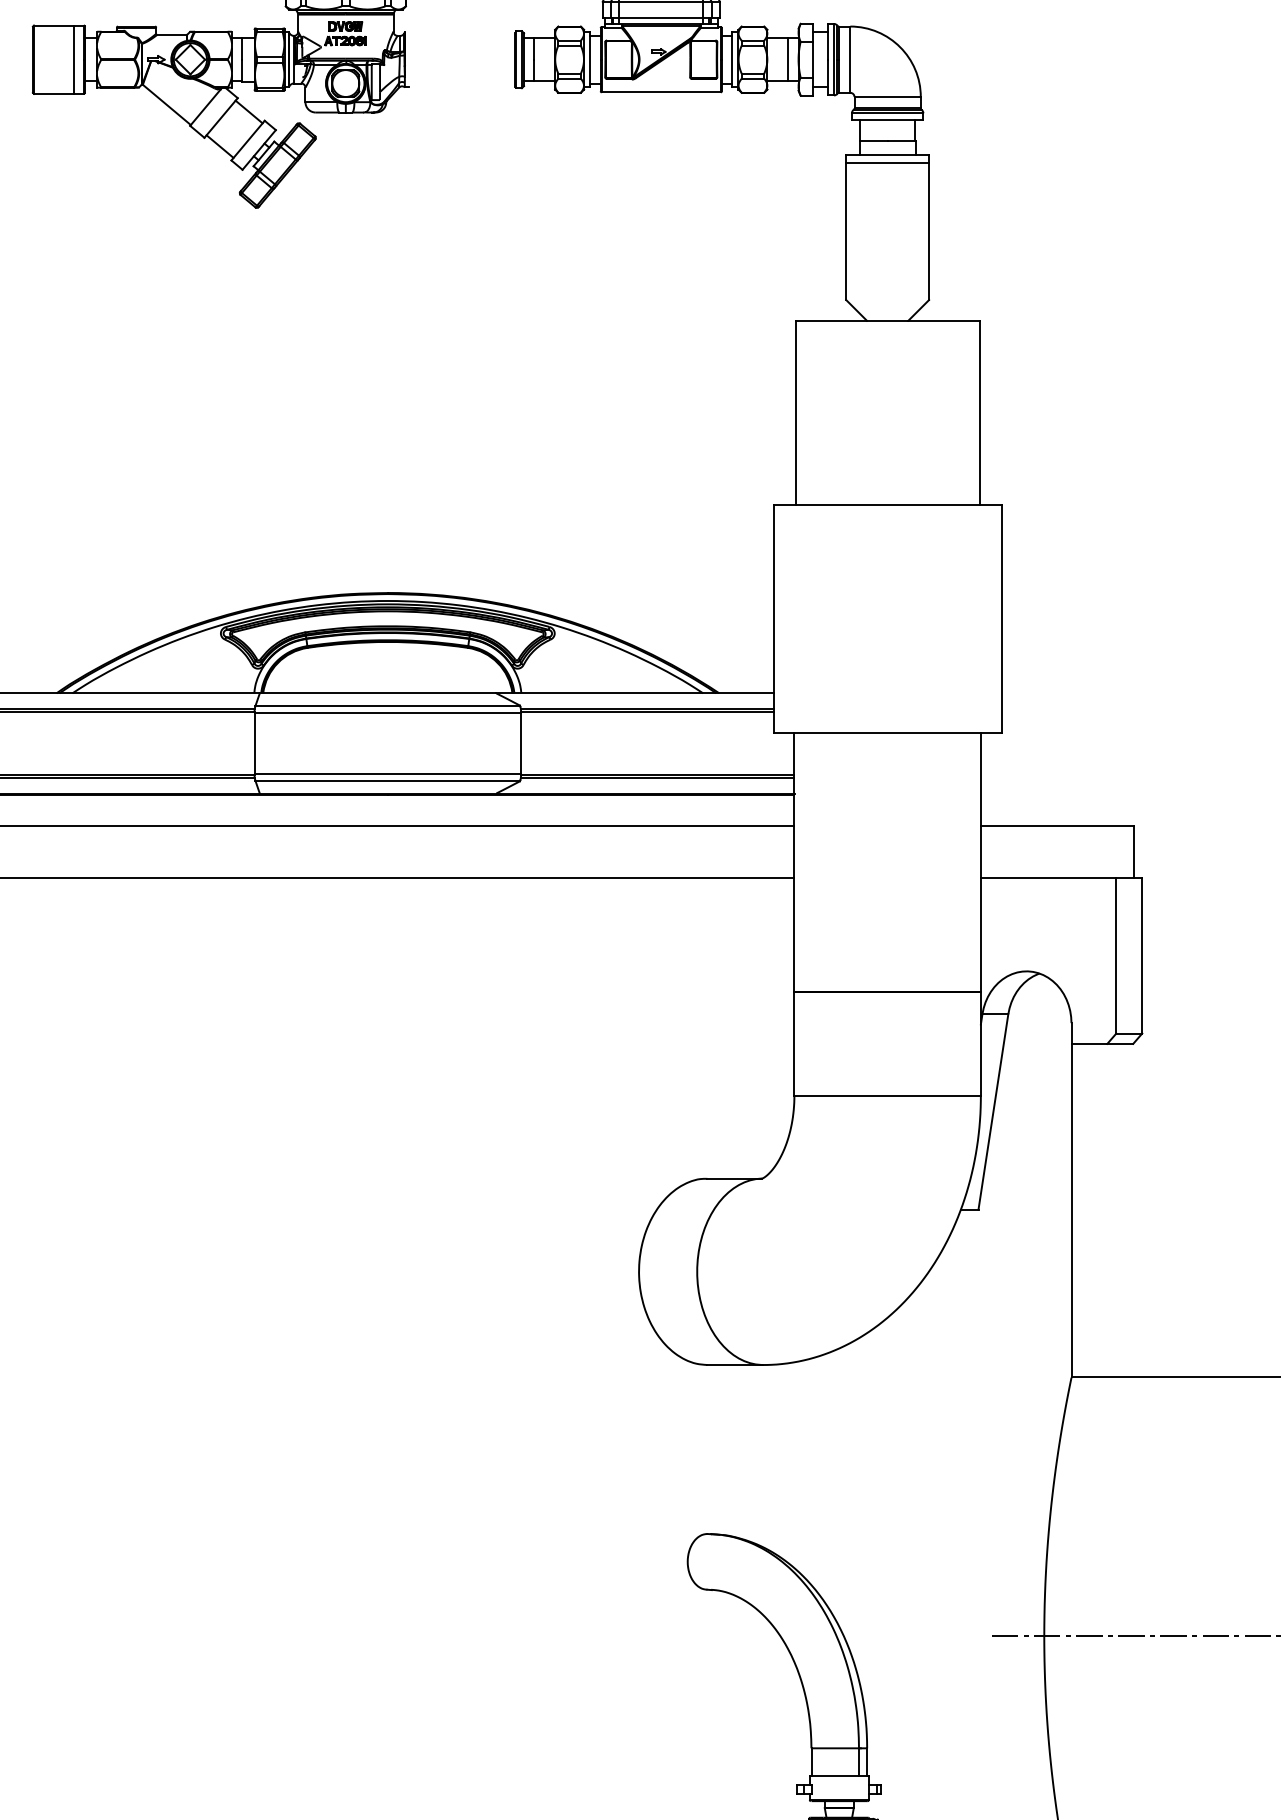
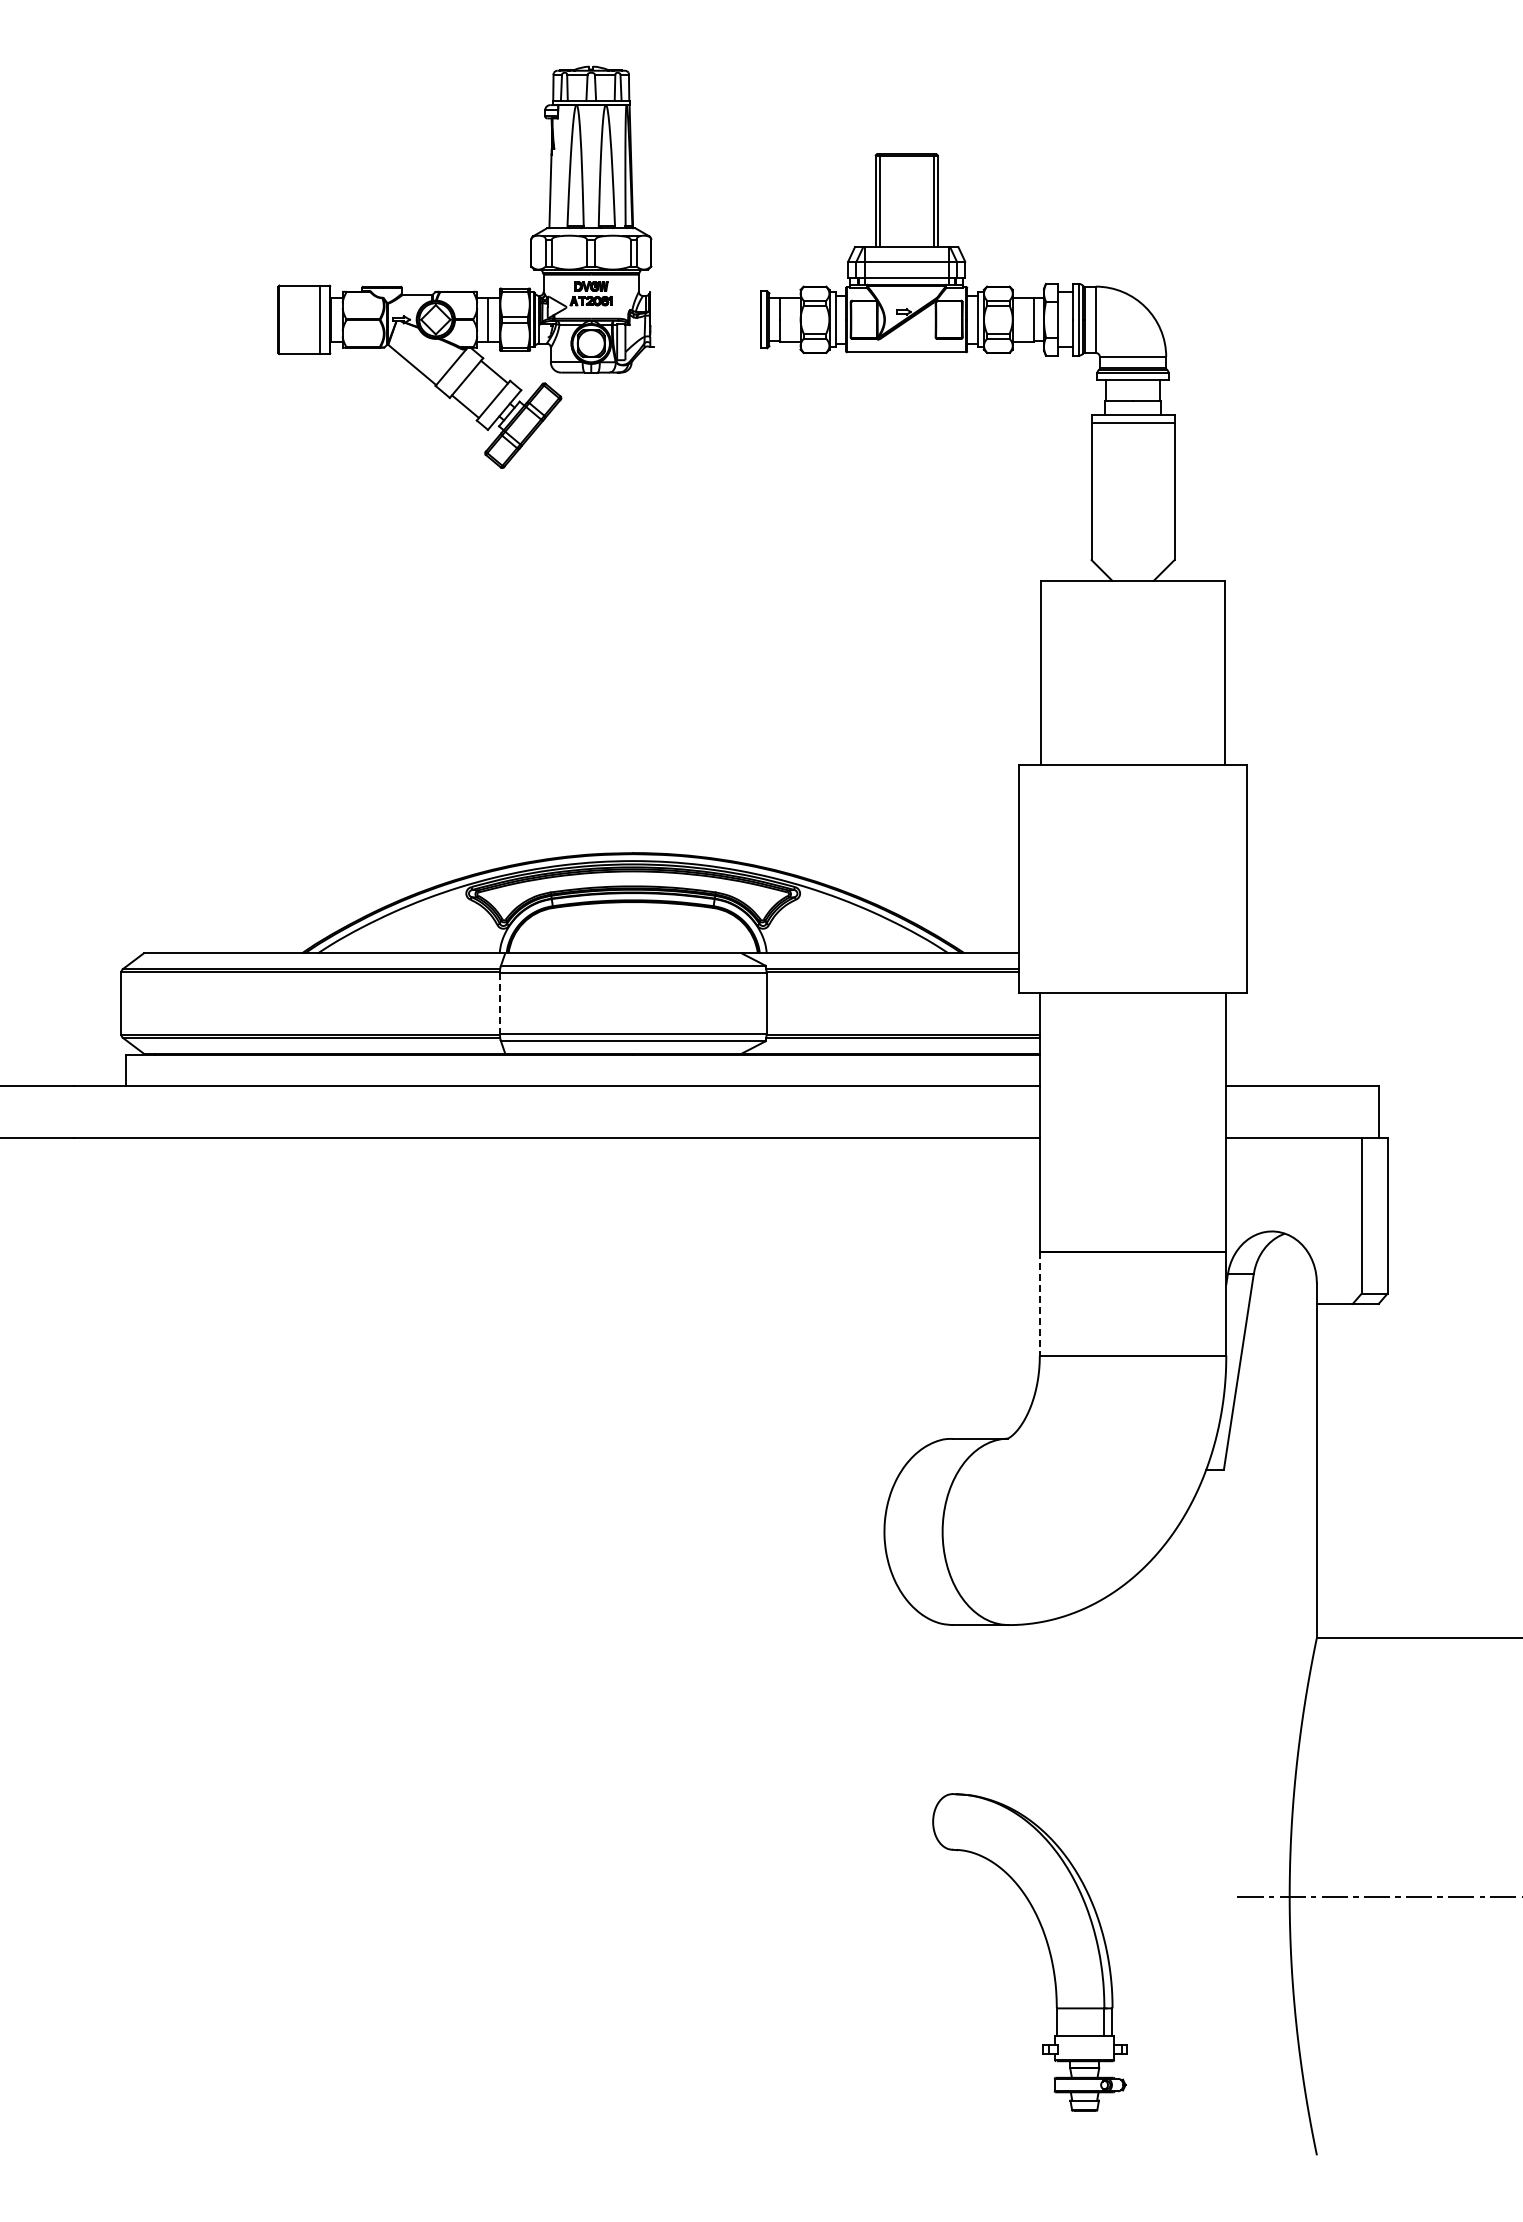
line: (254, 743) -> (499, 1003), solid -> dashed
line: (794, 1043) -> (1039, 1303), solid -> dashed

